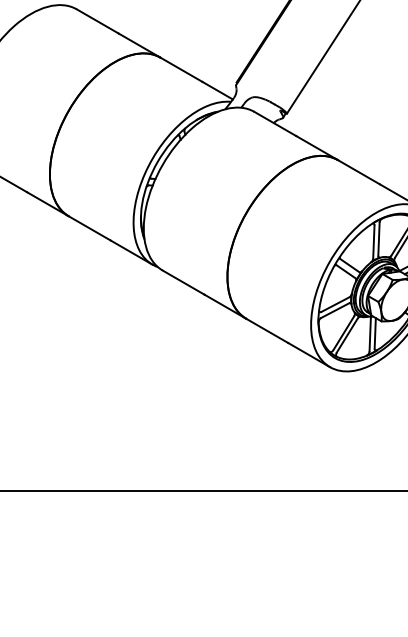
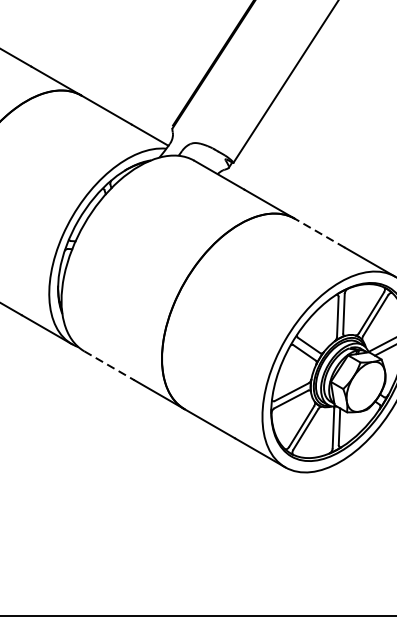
line: (358, 172) -> (319, 233), solid -> dashed
line: (184, 282) -> (110, 365), solid -> dashed

